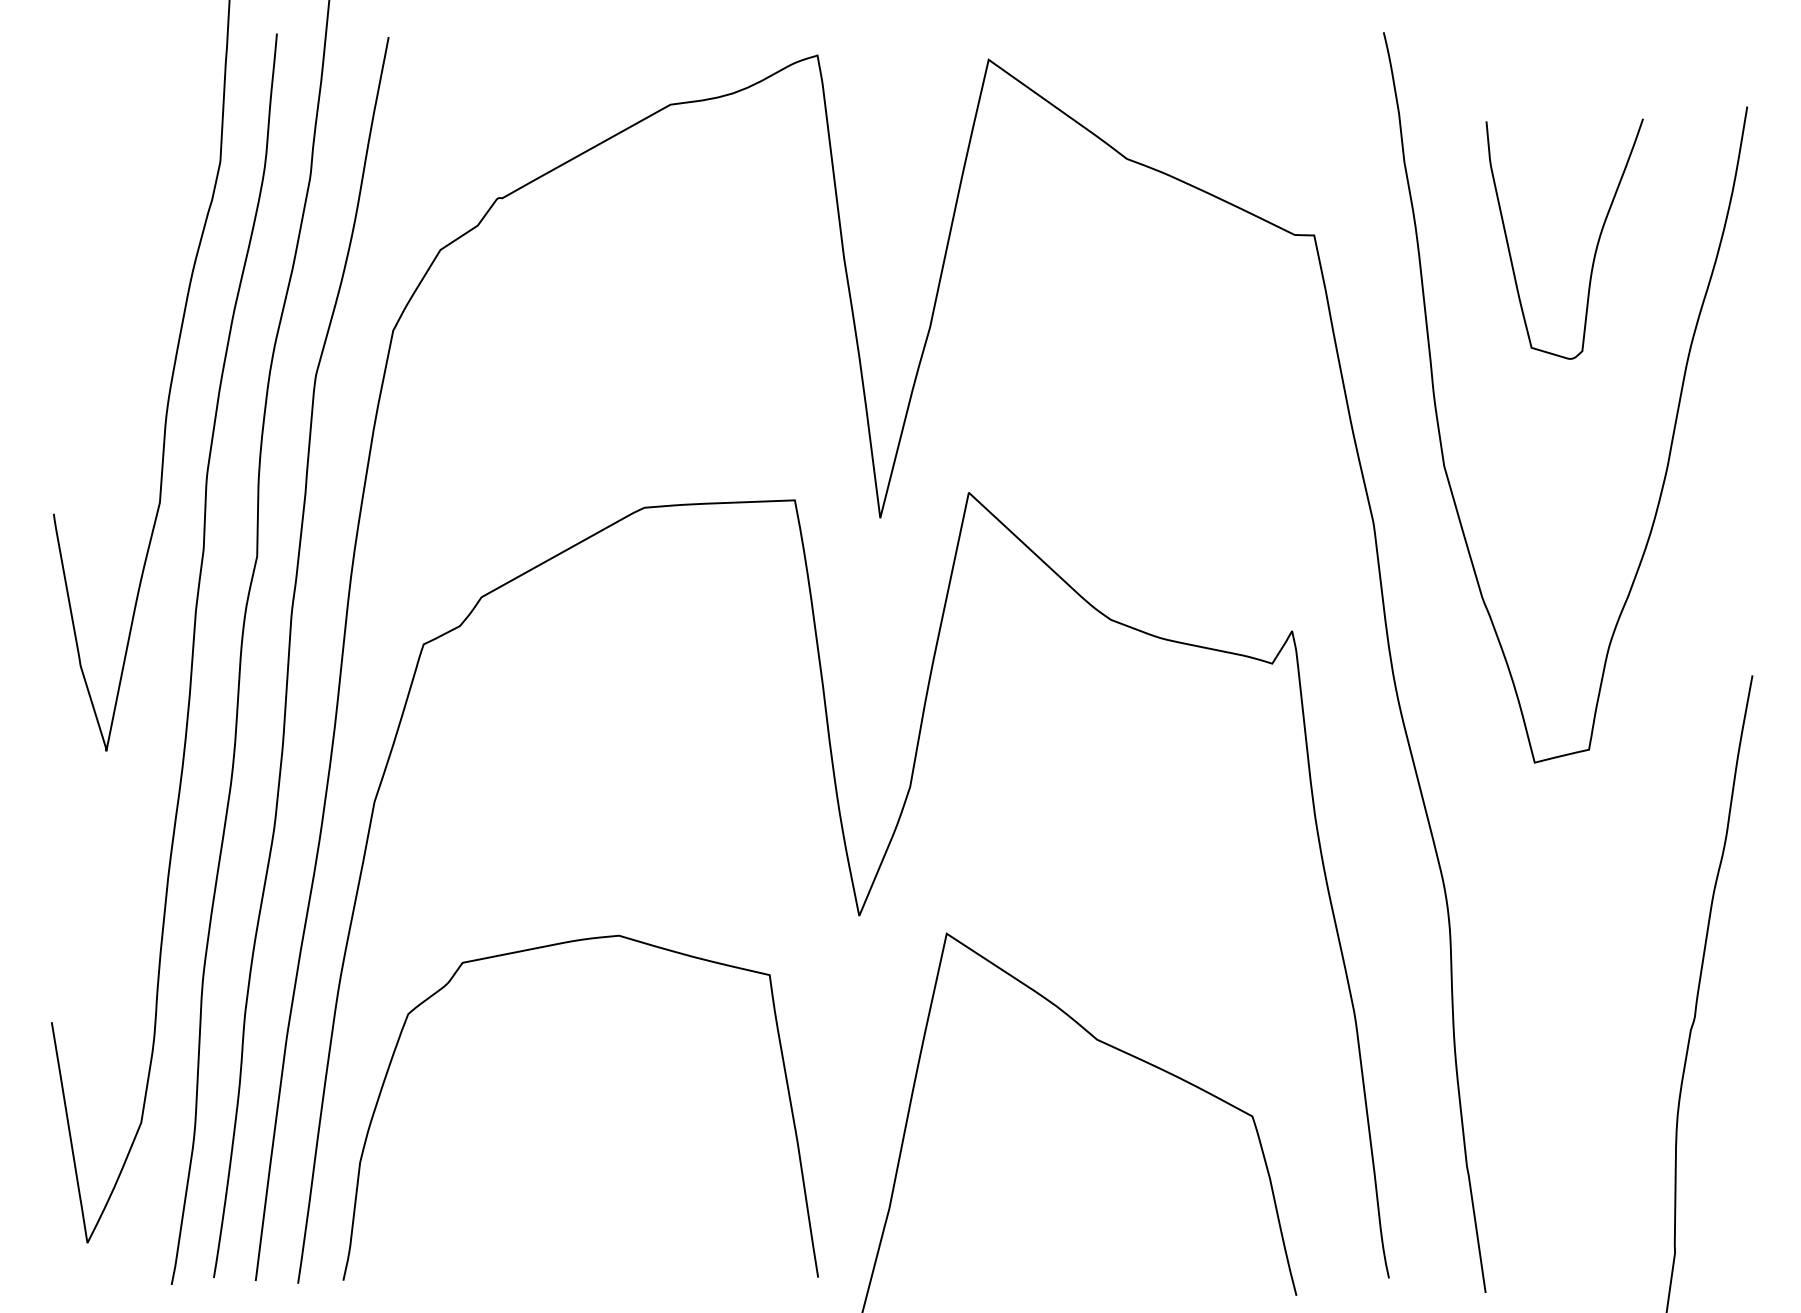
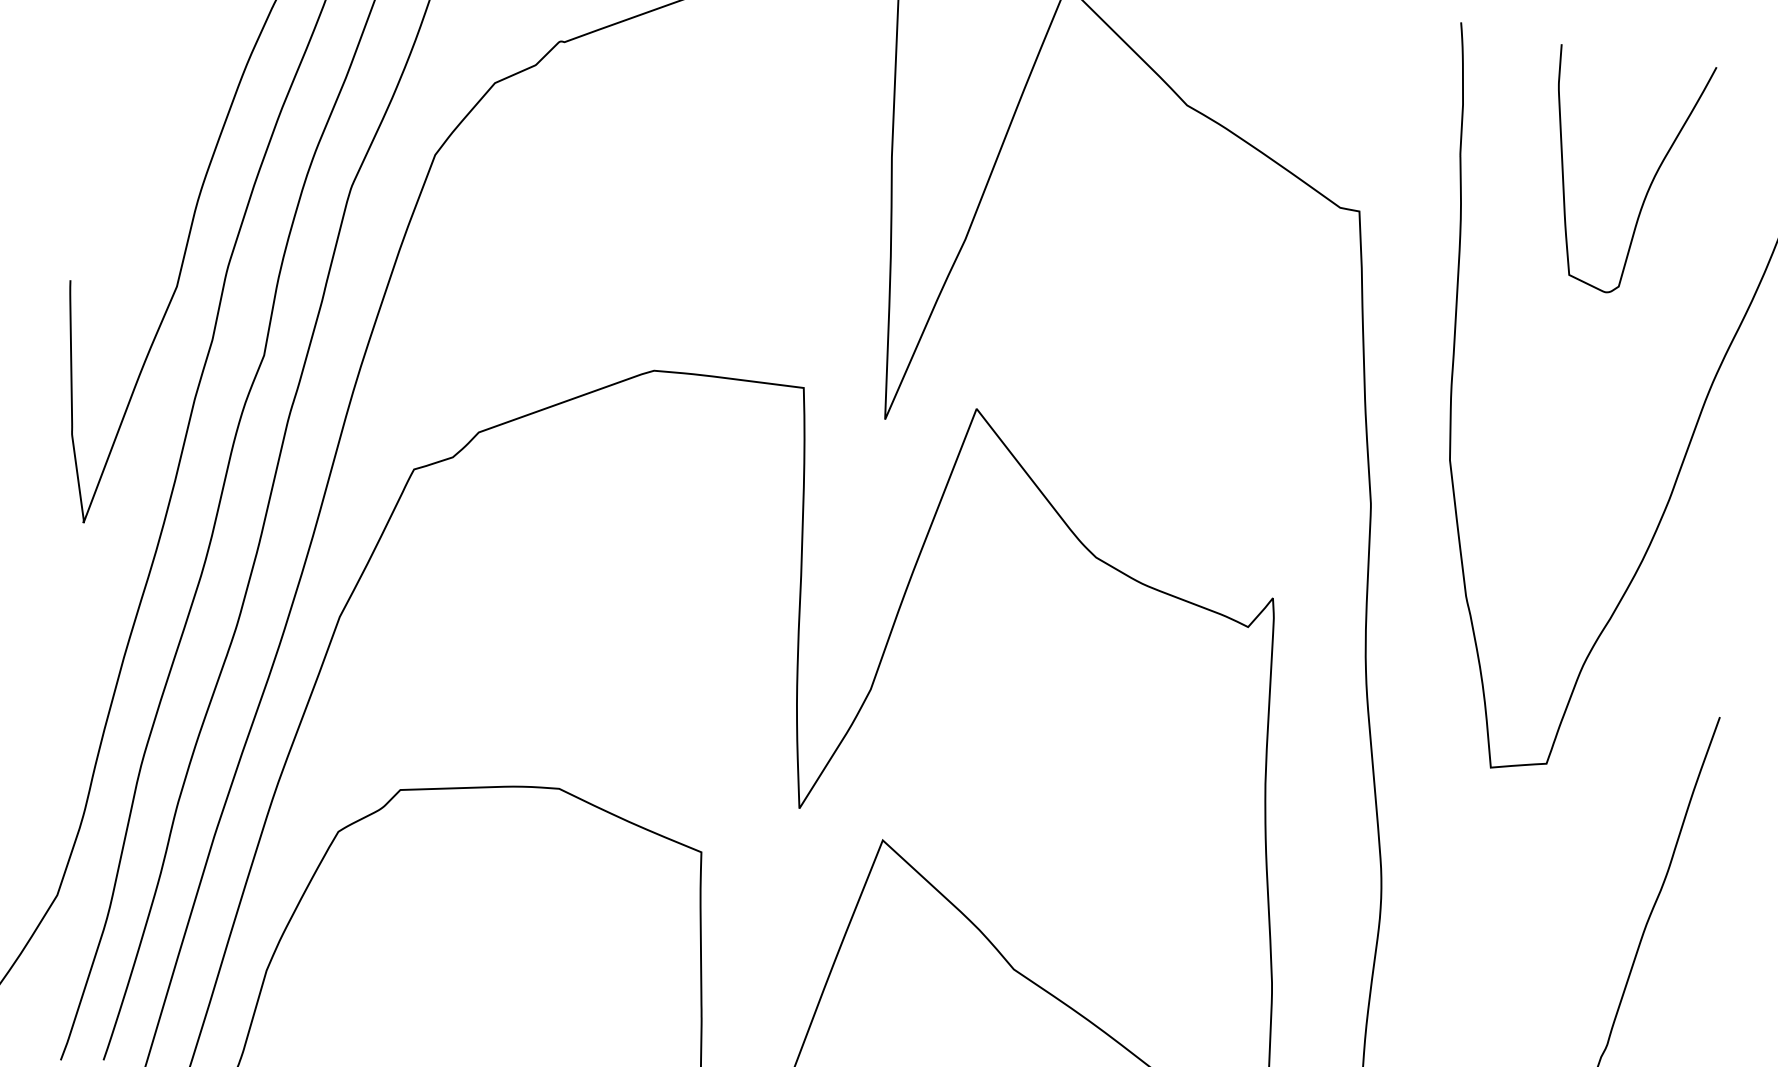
curve: (1596, 244) -> (1650, 183), moved

